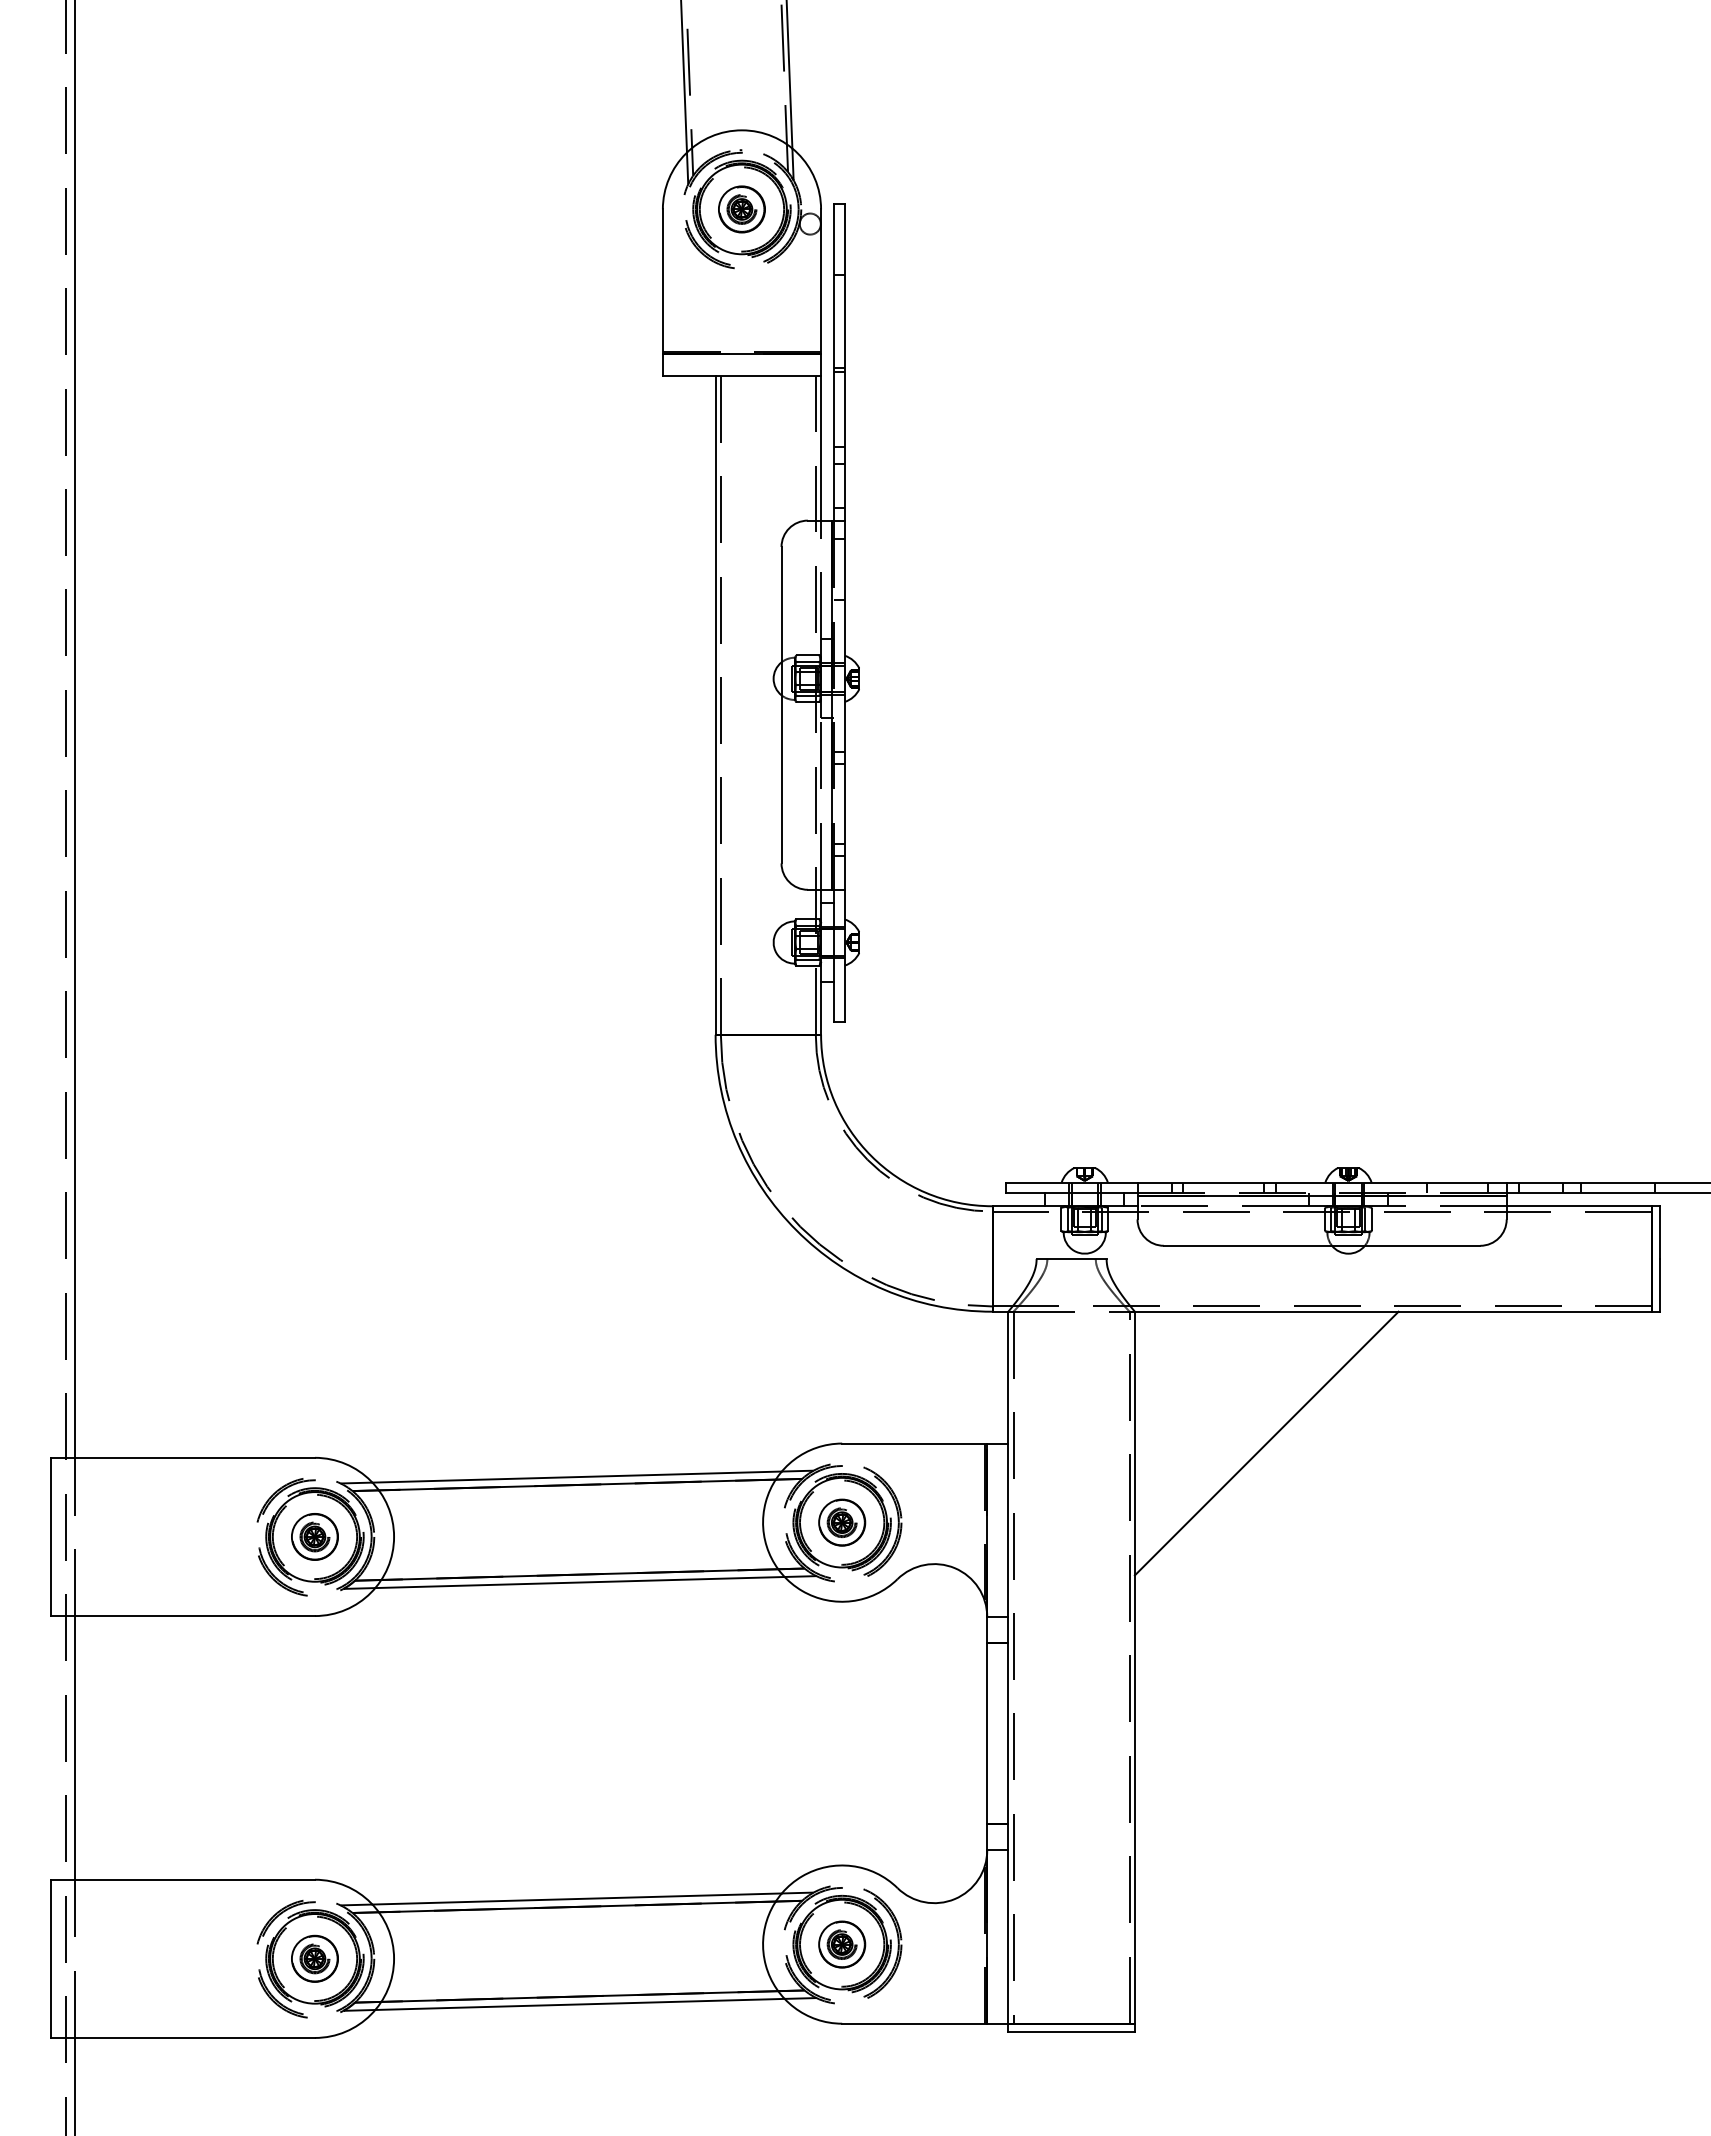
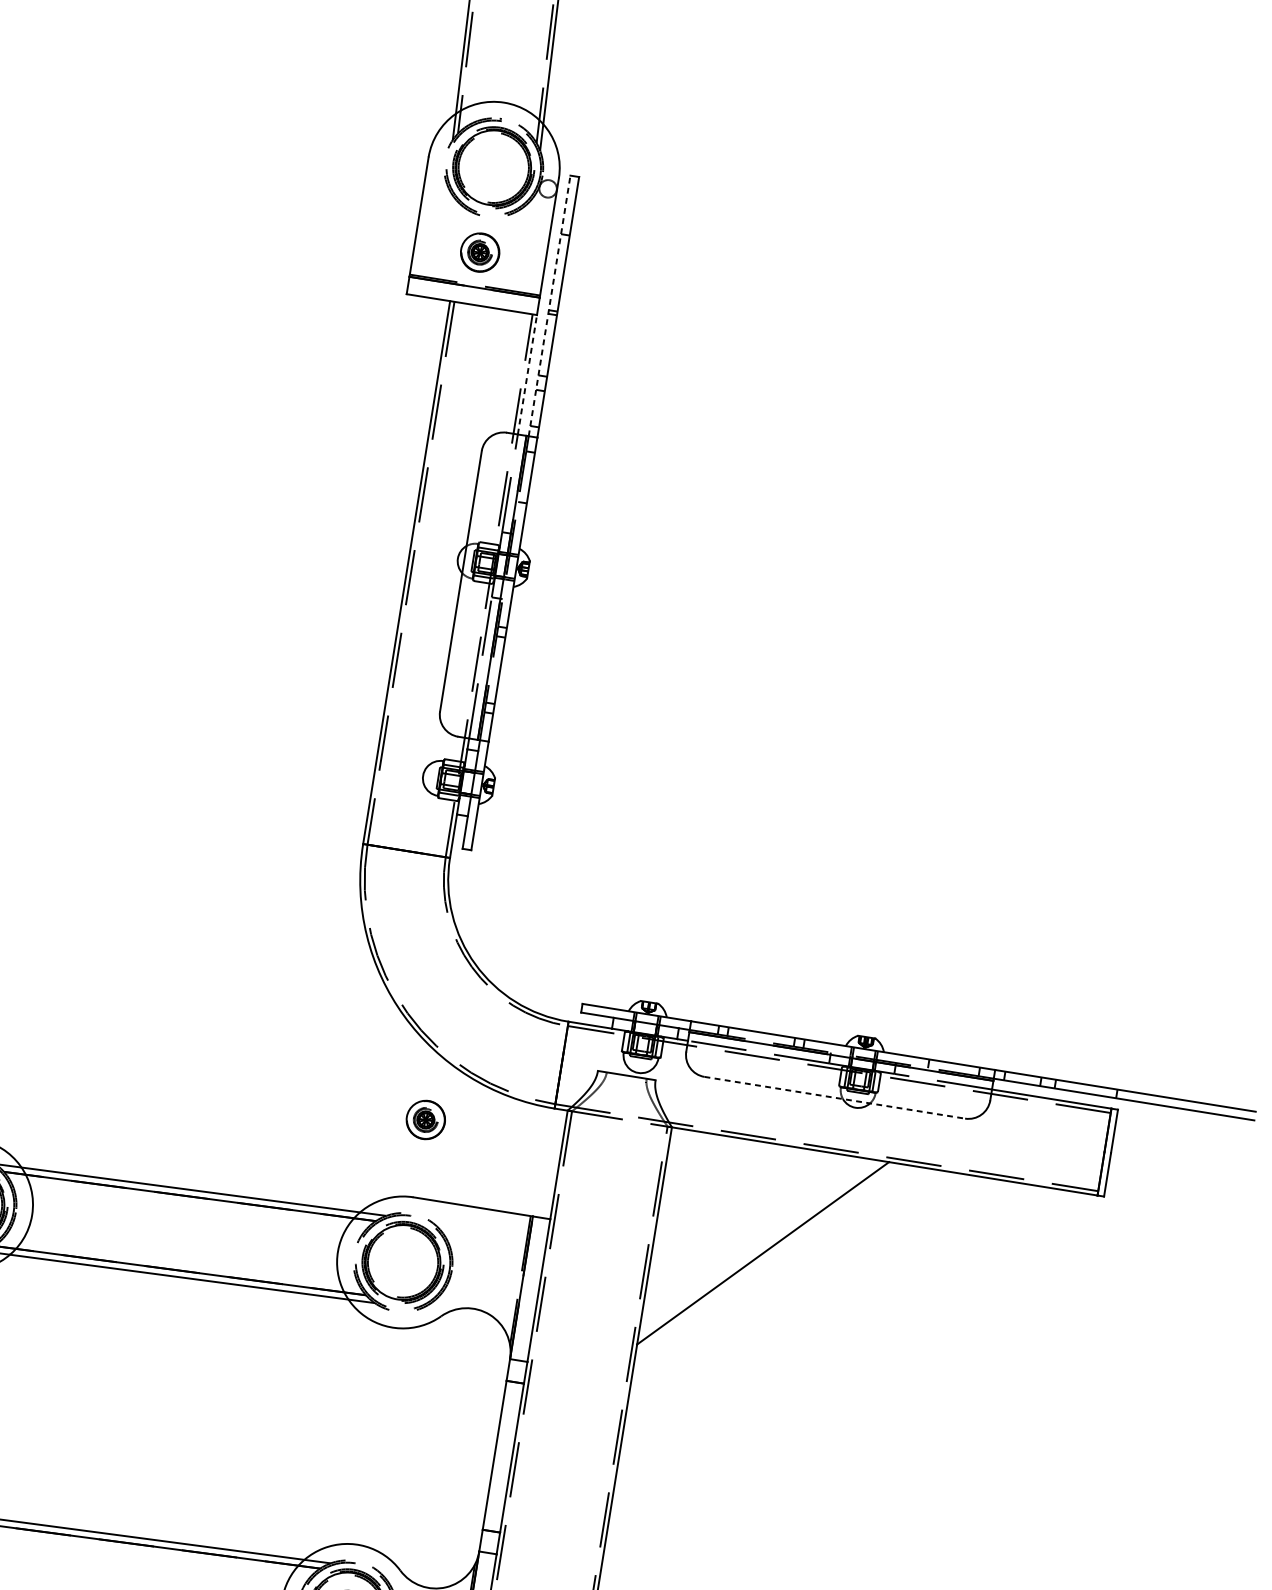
part: (741, 209) -> (479, 252), moved
line: (834, 361) -> (549, 305), solid -> dashed
line: (821, 448) -> (527, 375), solid -> dashed
line: (1322, 1245) -> (835, 1097), solid -> dashed
part: (842, 1522) -> (426, 1119), moved

